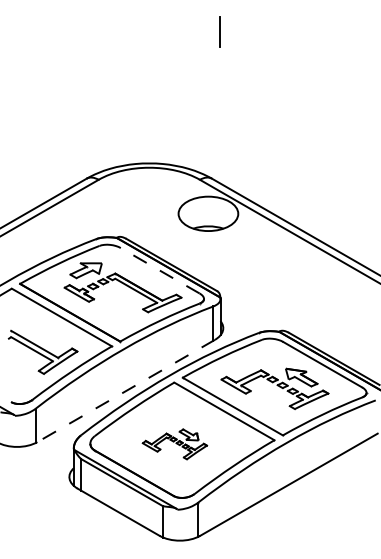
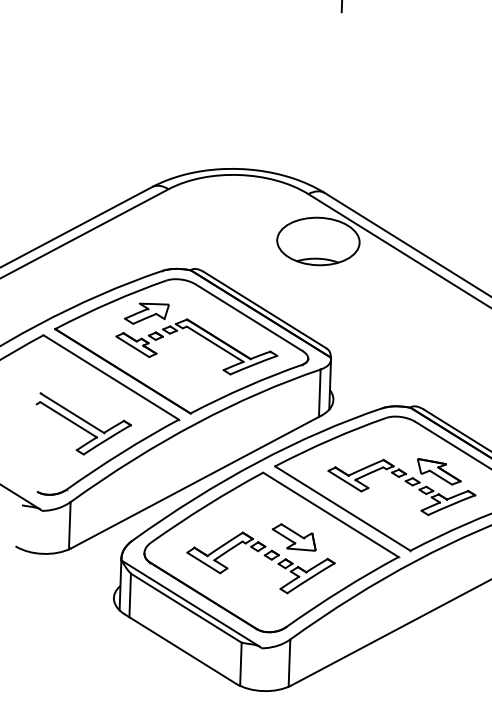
line: (159, 270) -> (248, 317), dashed -> solid
line: (125, 391) -> (195, 482), dashed -> solid
part: (174, 444) -> (260, 558), size x1.67

